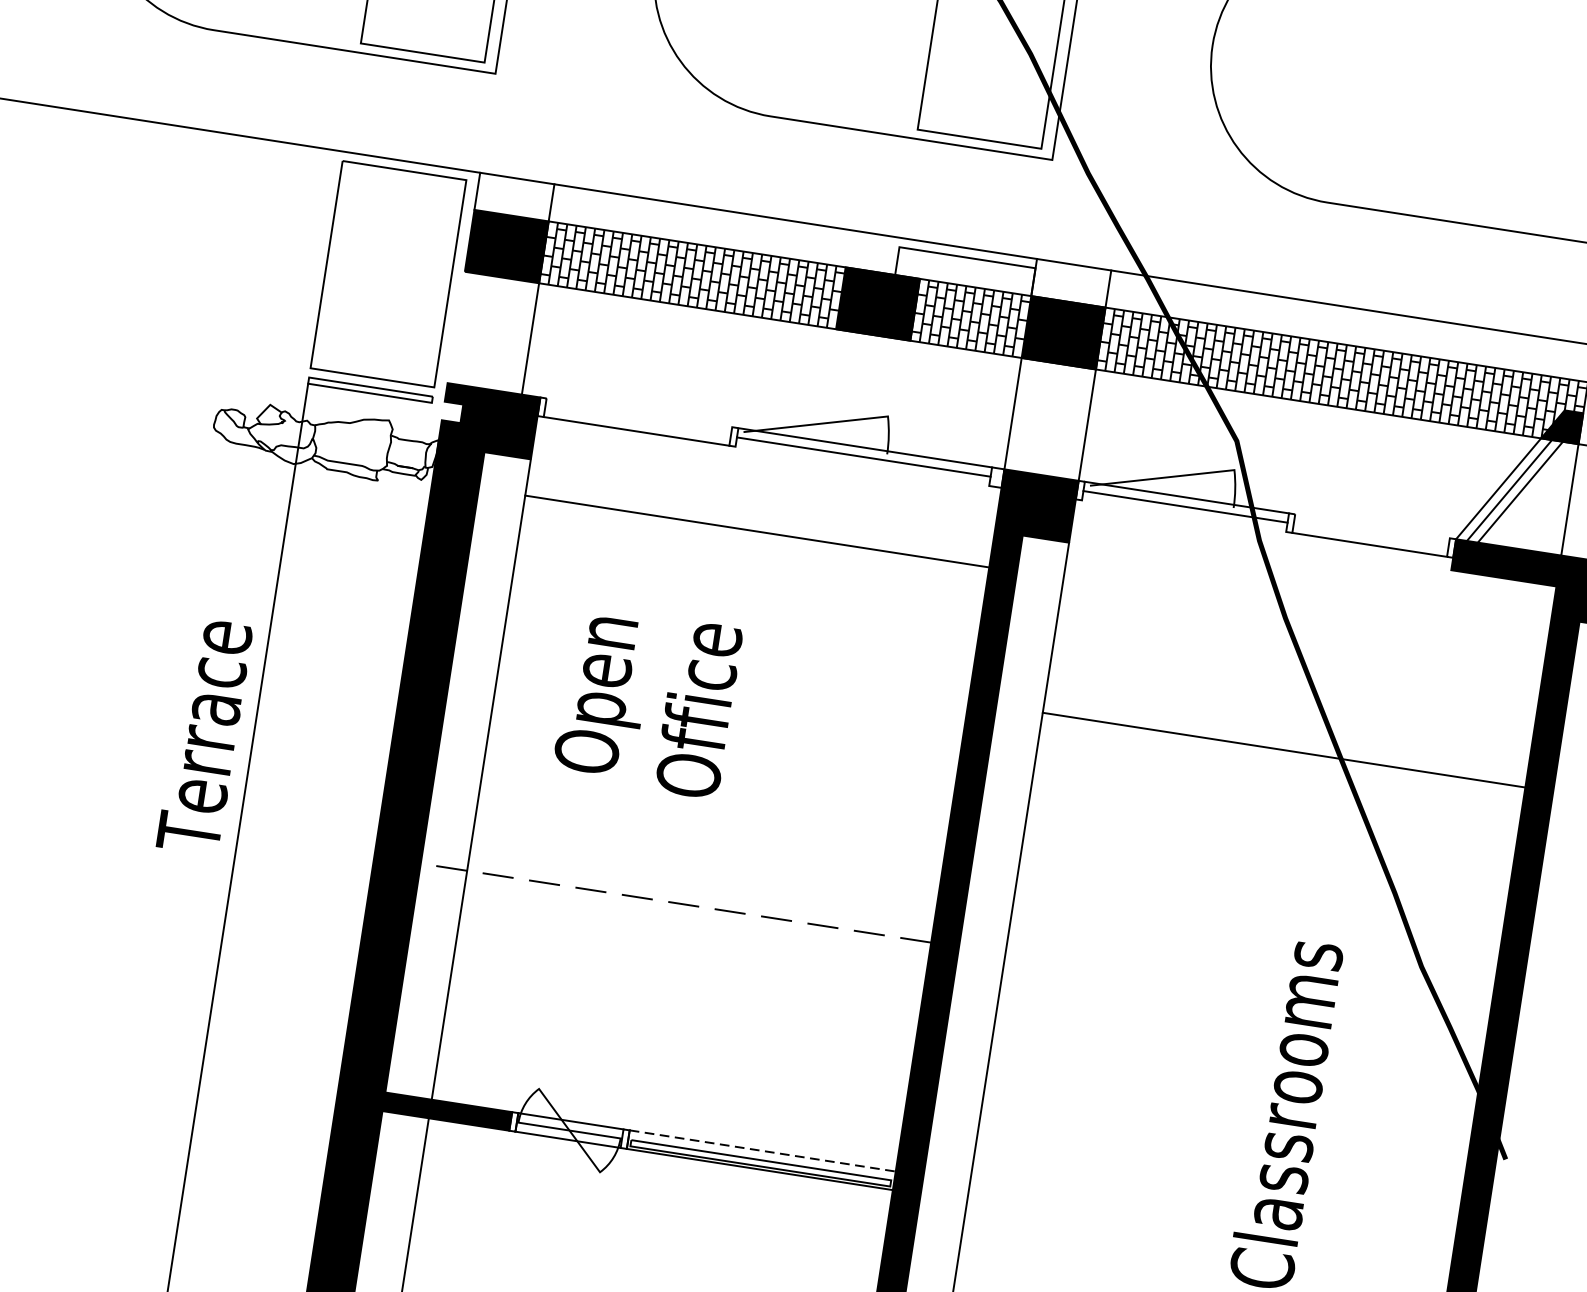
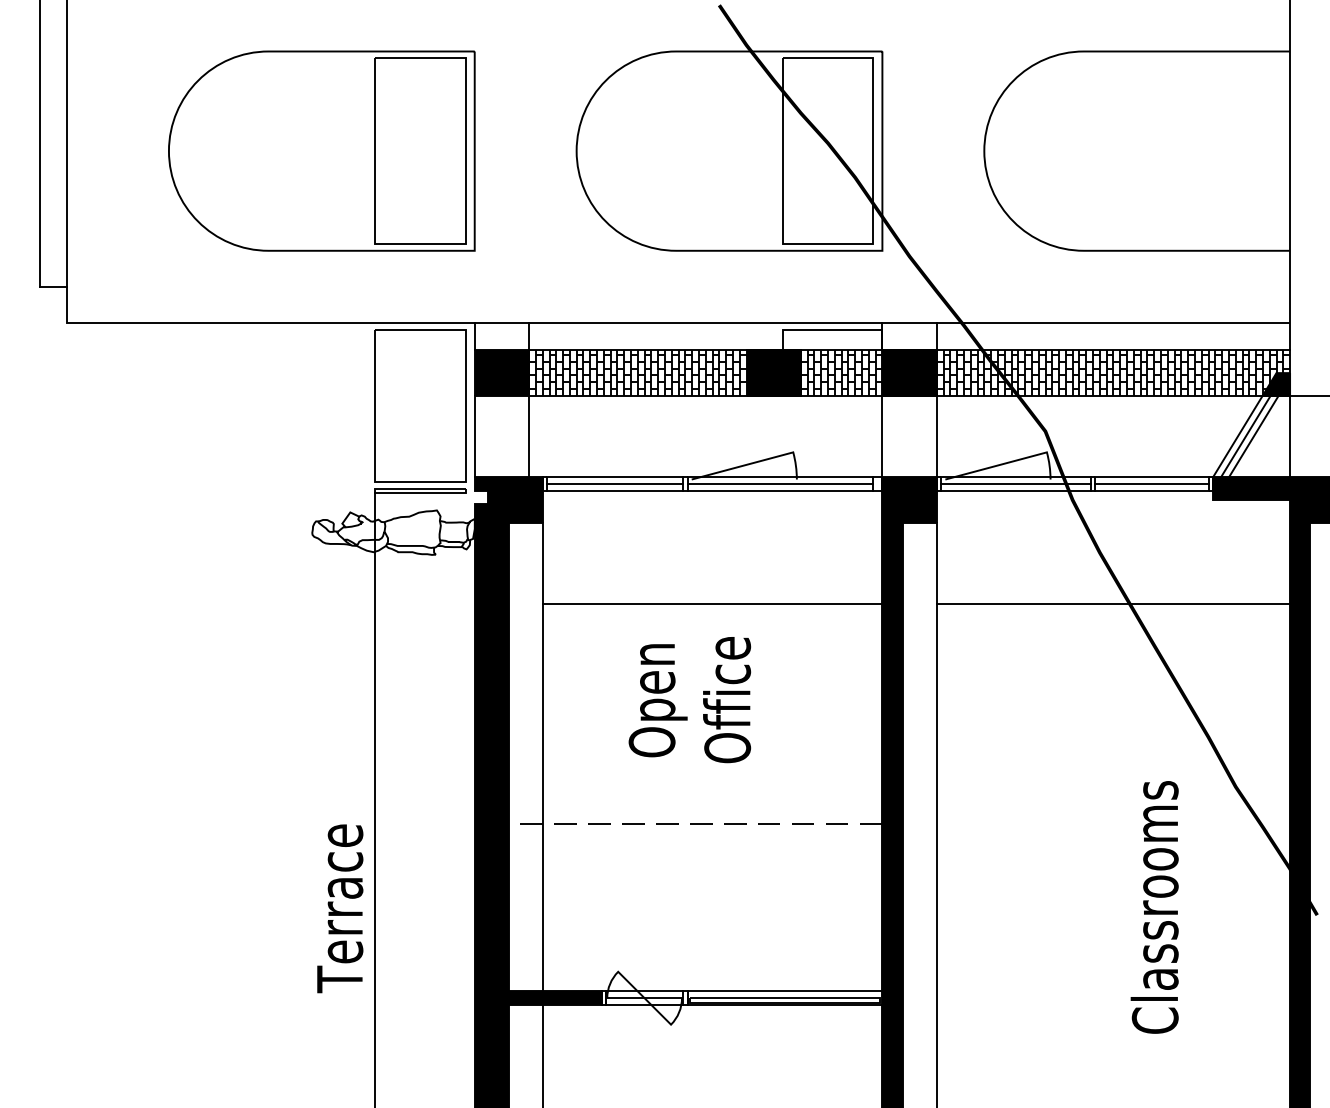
line: (455, 327) -> (474, 436), added
line: (639, 413) -> (615, 477), added
line: (638, 422) -> (615, 484), added
line: (862, 465) -> (780, 490), added
line: (1183, 515) -> (1015, 490), added
line: (1371, 526) -> (1151, 477), added
line: (757, 532) -> (712, 604), moved
line: (1370, 536) -> (1151, 484), added
text: (646, 702) -> (689, 700), moved
text: (205, 736) -> (340, 908), moved
line: (1284, 750) -> (1113, 604), moved
line: (763, 1151) -> (785, 991), dashed -> solid

